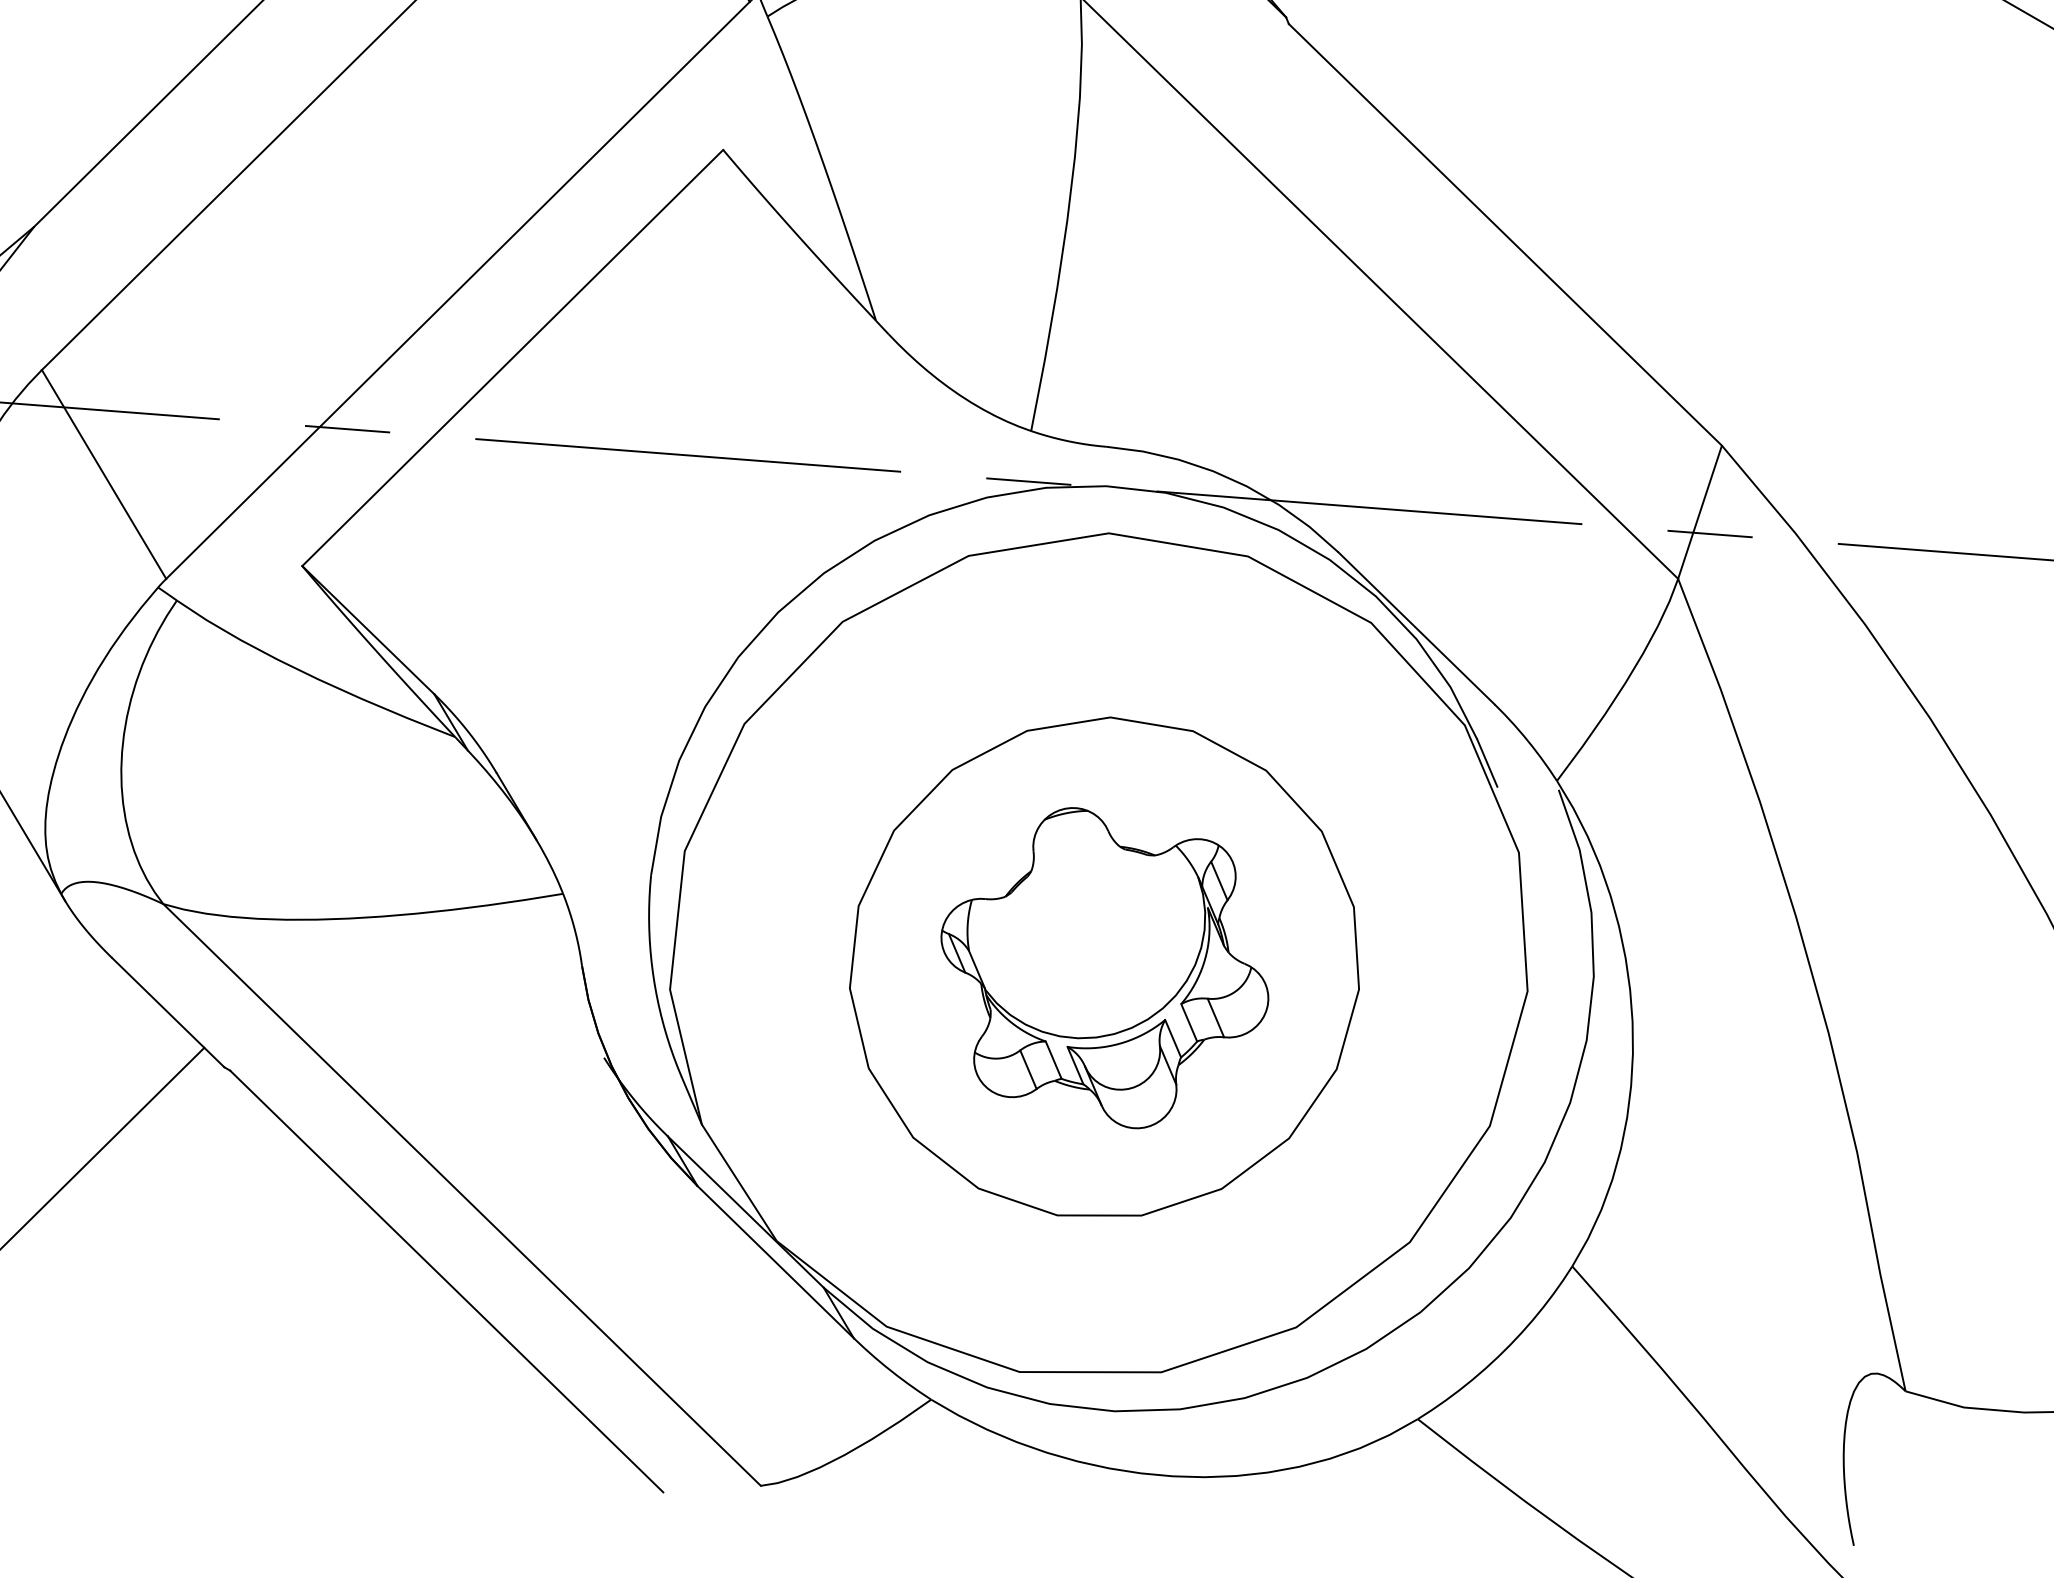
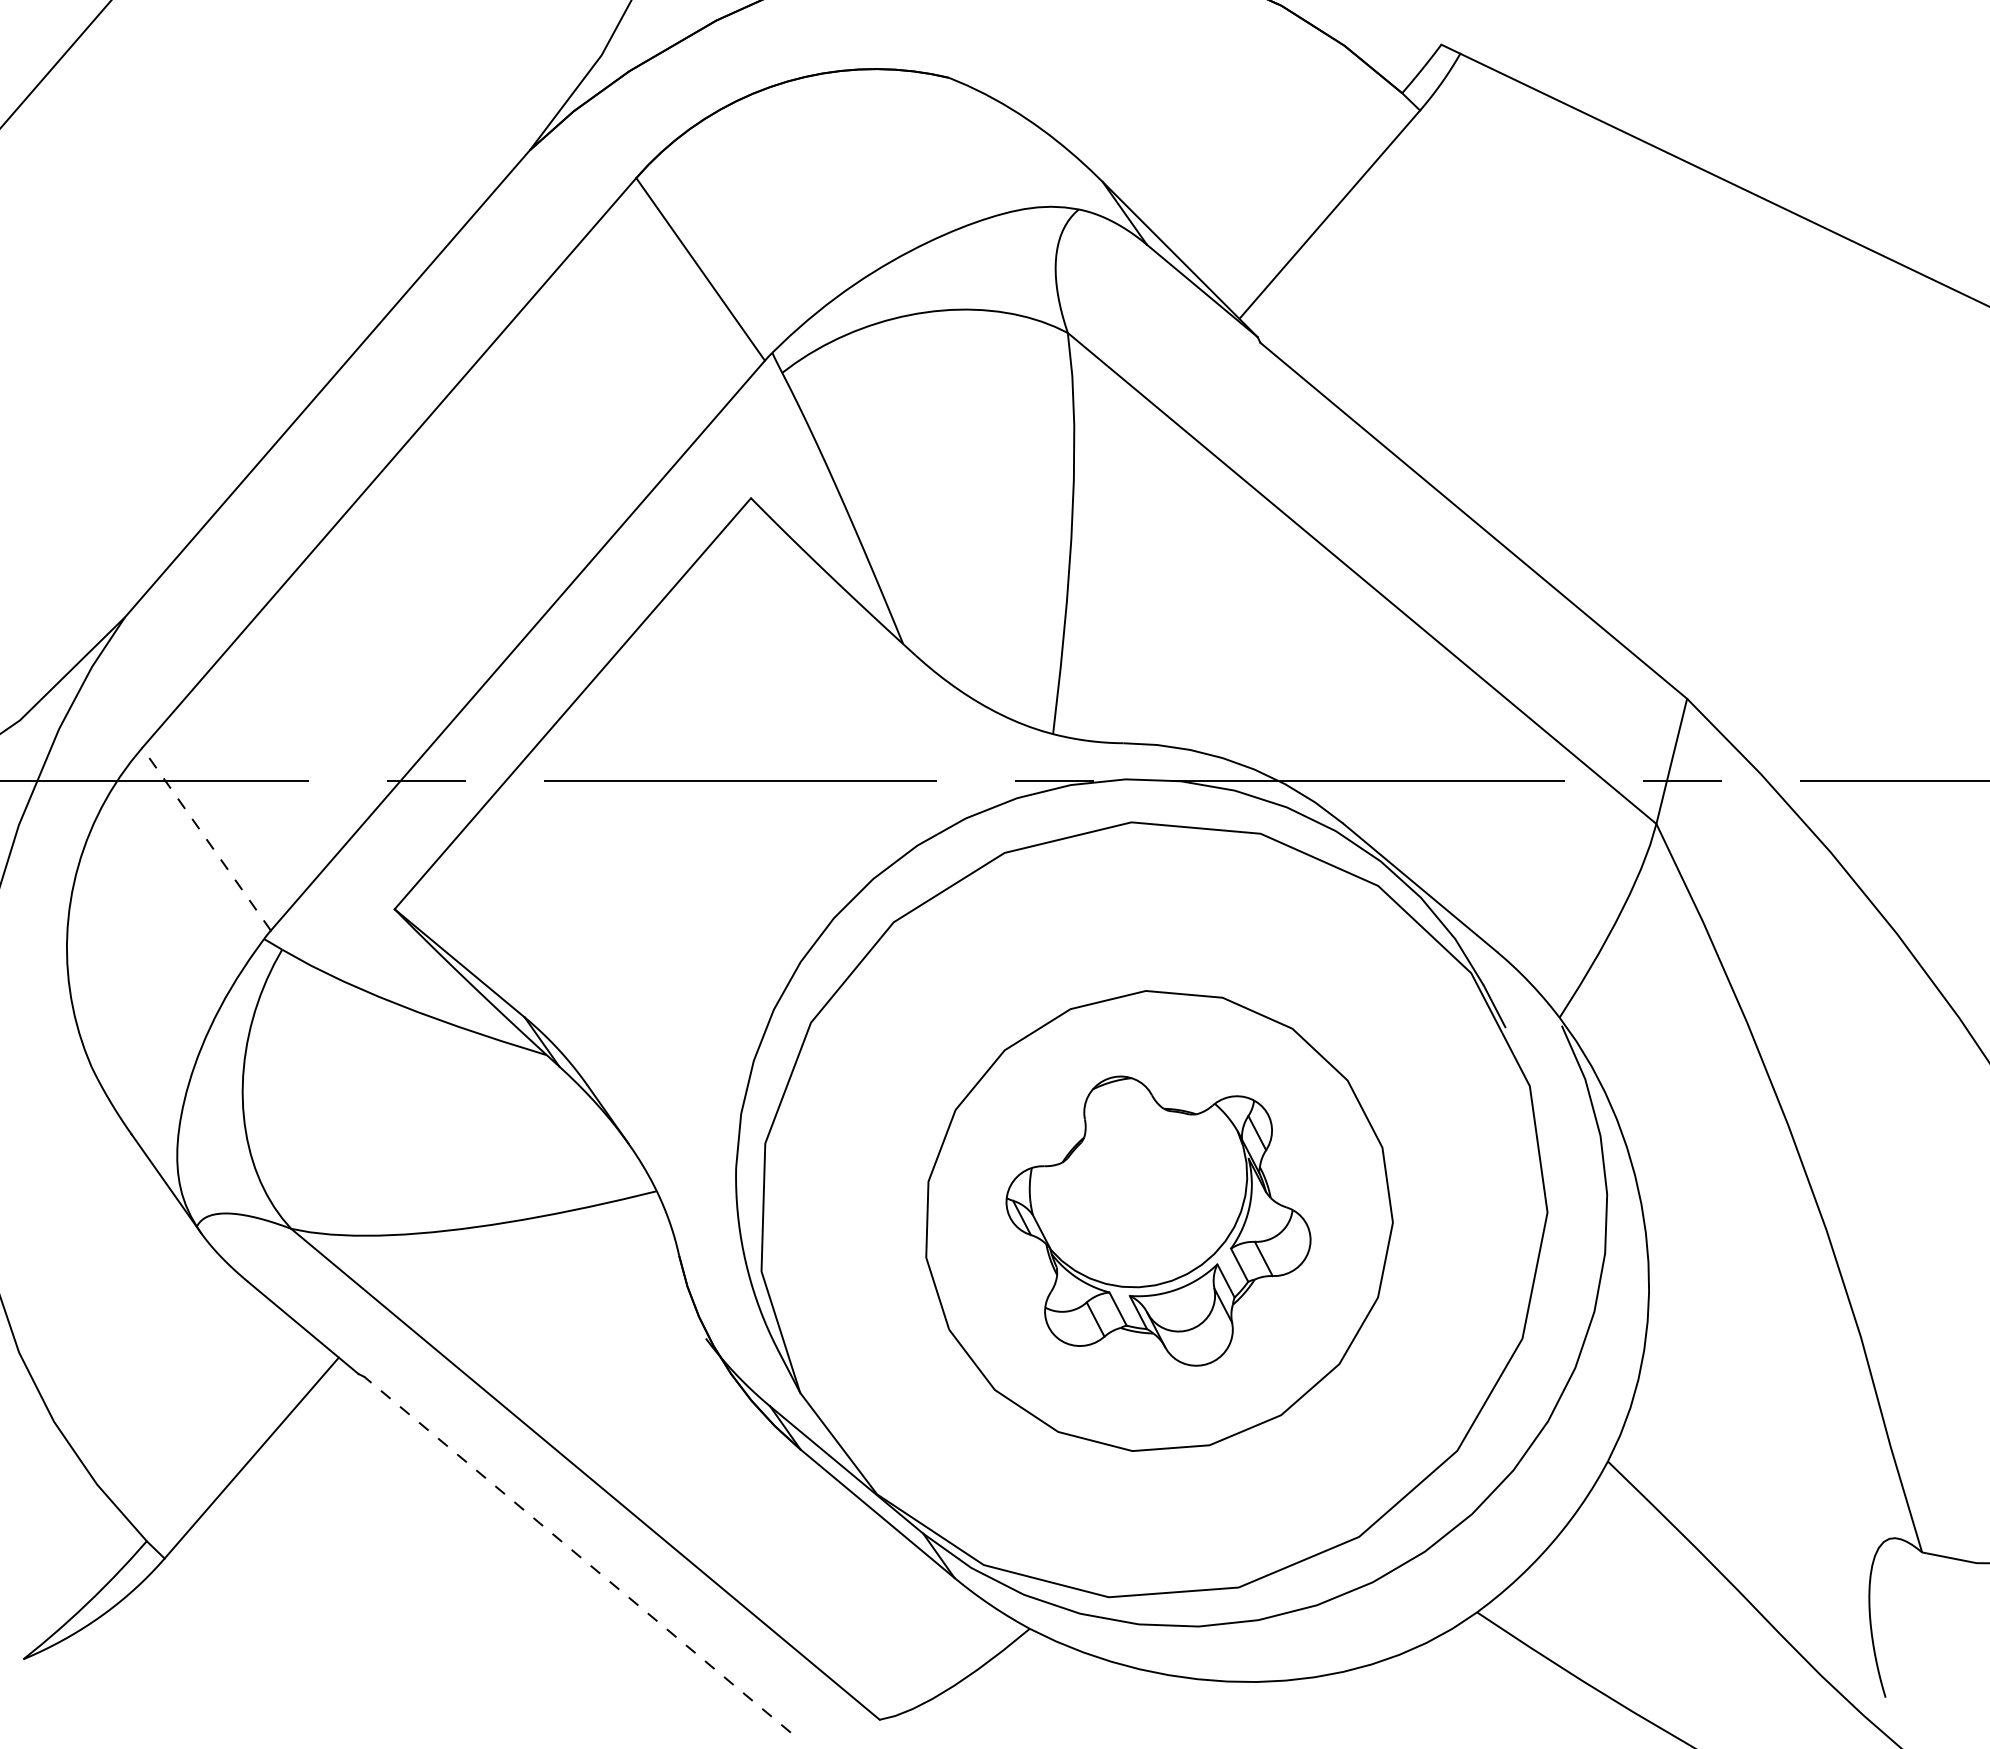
line: (103, 474) -> (206, 839), solid -> dashed
line: (446, 1281) -> (577, 1554), solid -> dashed

